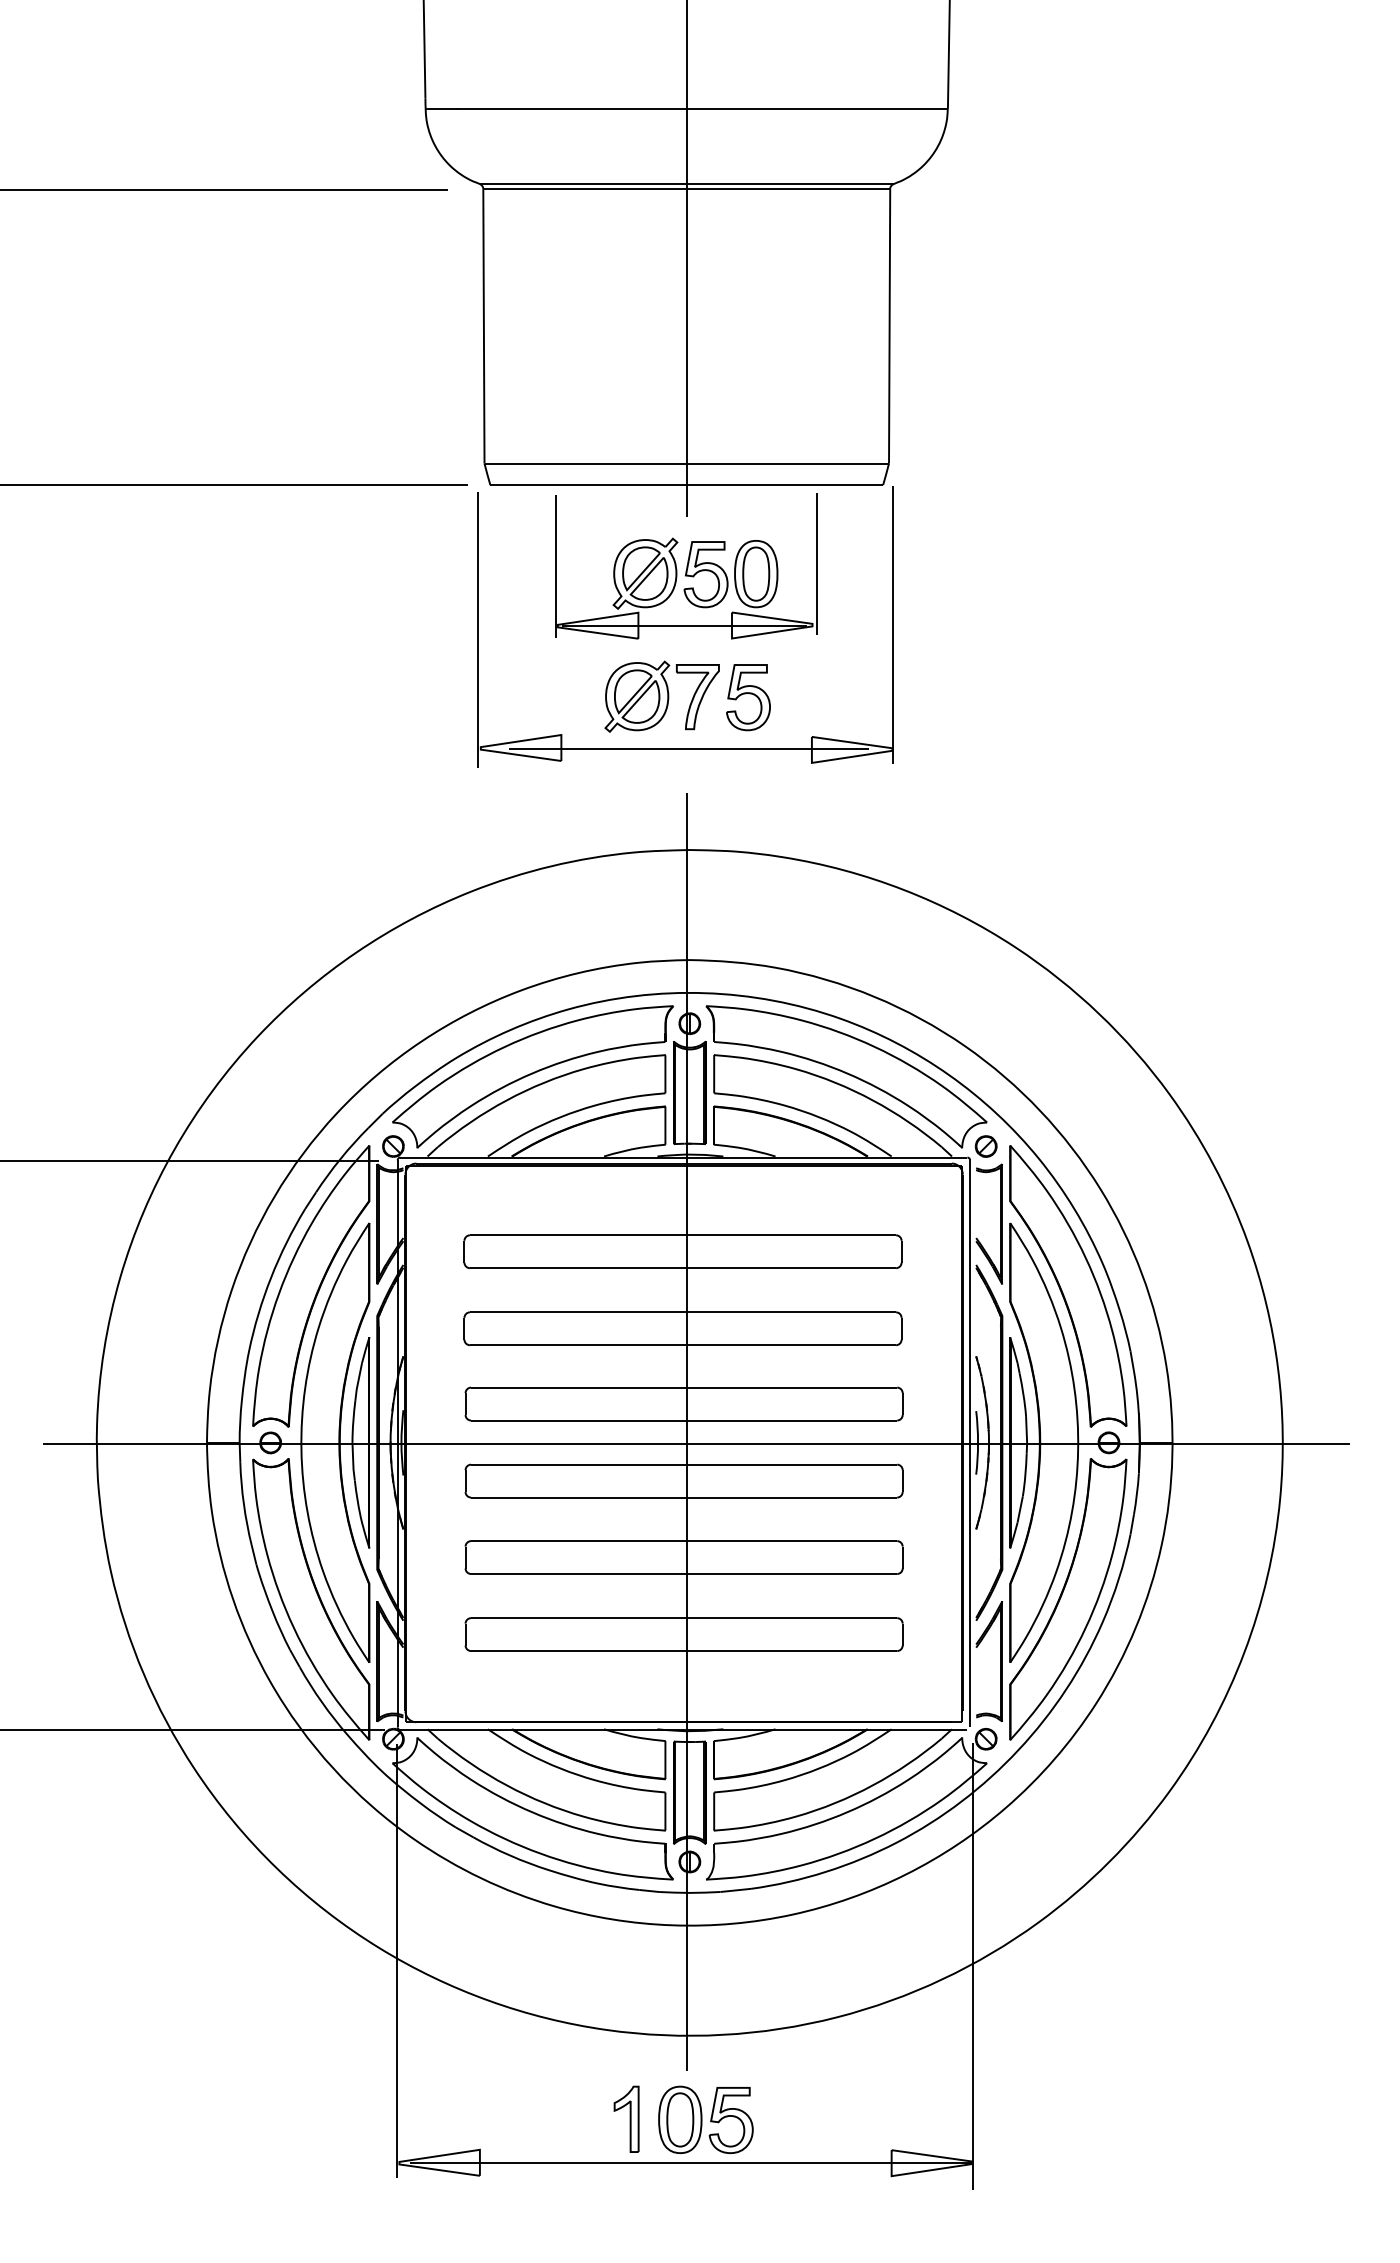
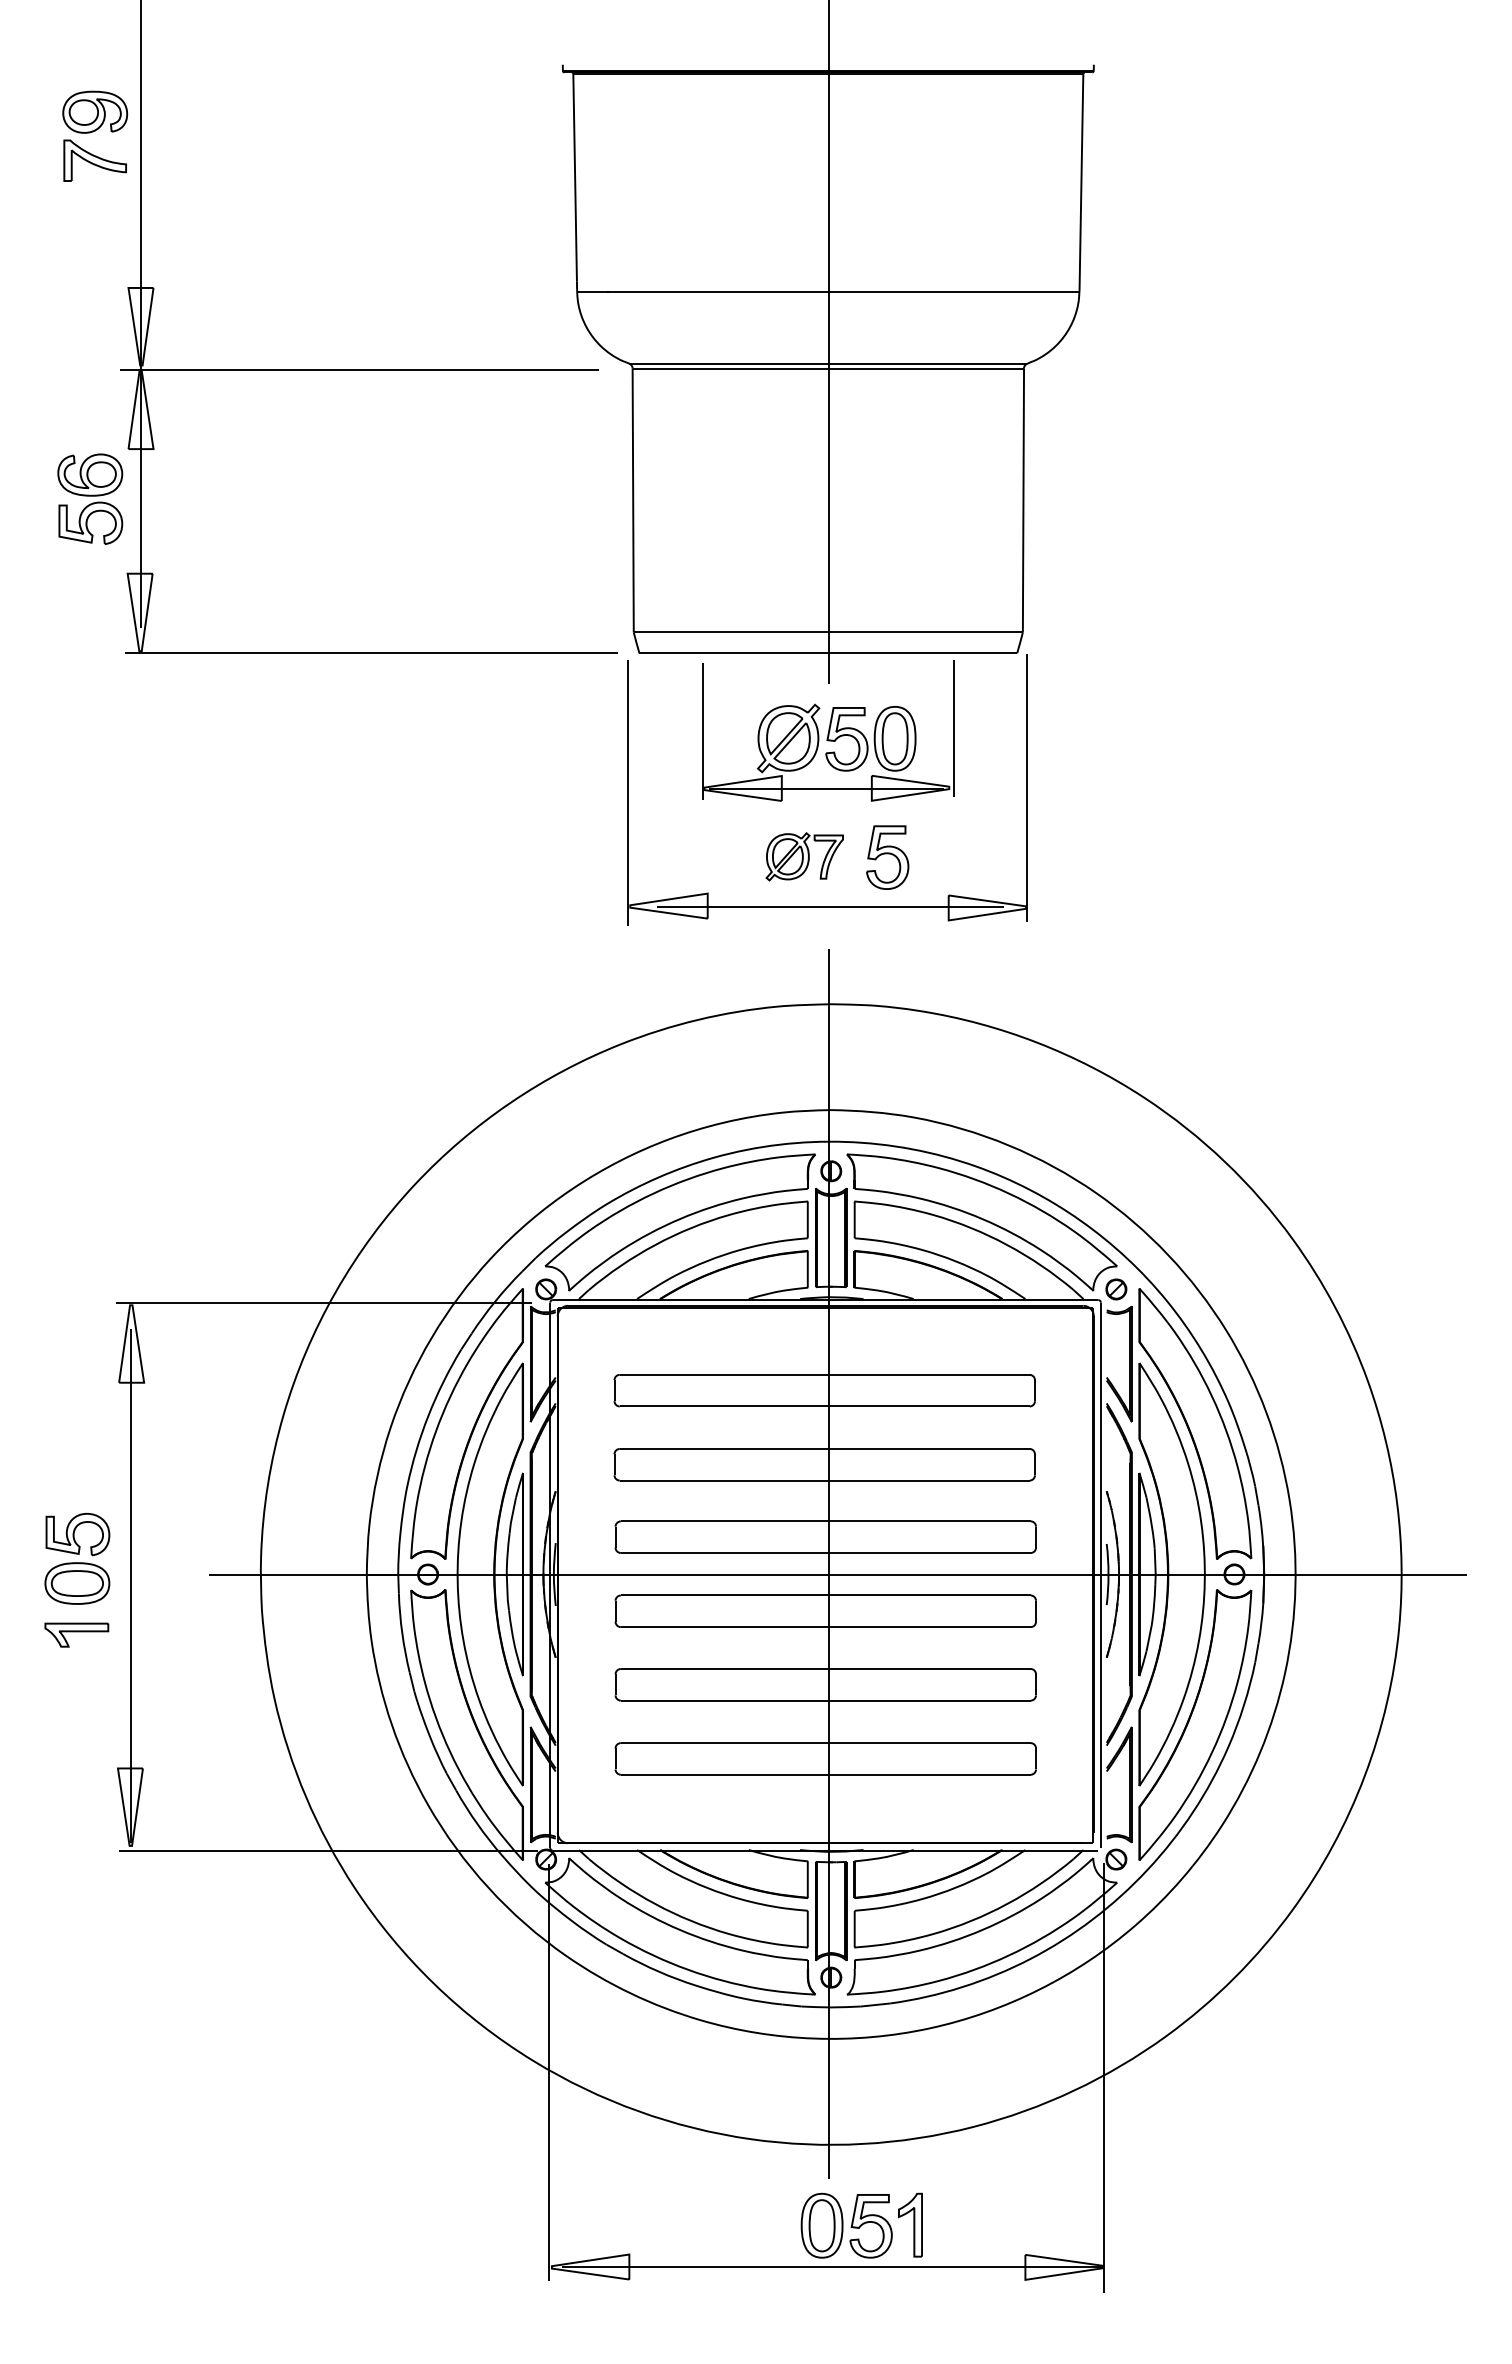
part: (661, 696) -> (804, 856), size x0.7
part: (626, 2118) -> (910, 2224), moved

